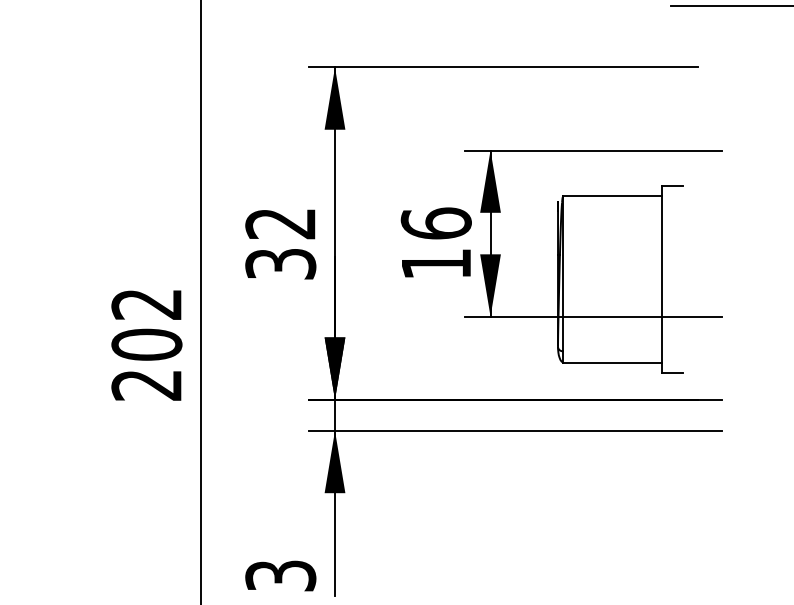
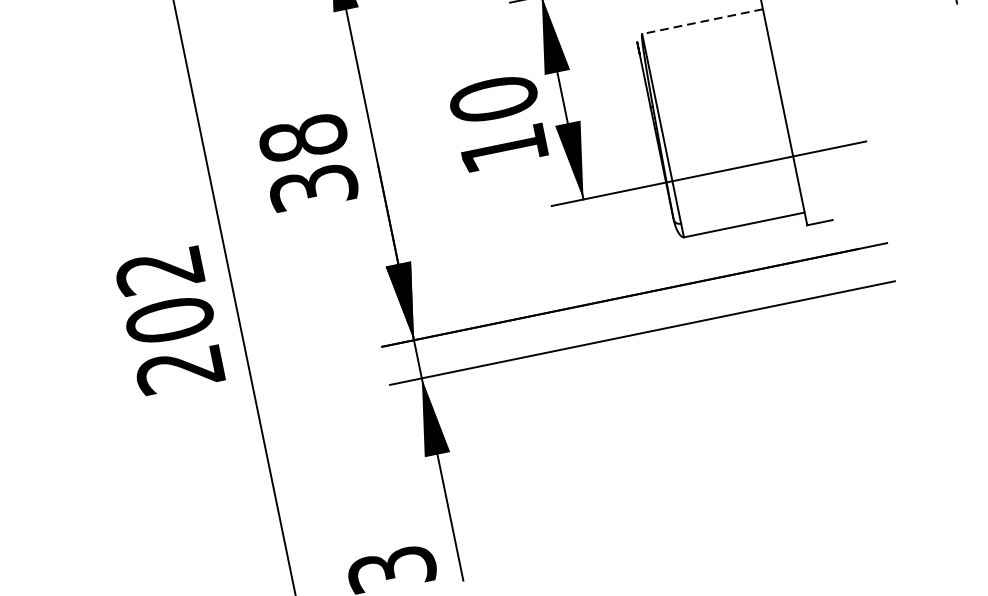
line: (612, 196) -> (702, 21), solid -> dashed
text: (280, 223) -> (303, 138), 32 -> 38
text: (435, 223) -> (492, 99), 16 -> 10

